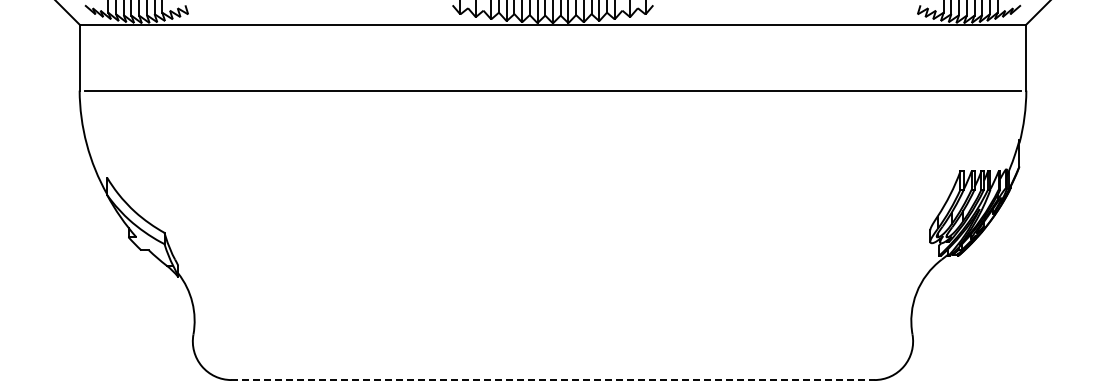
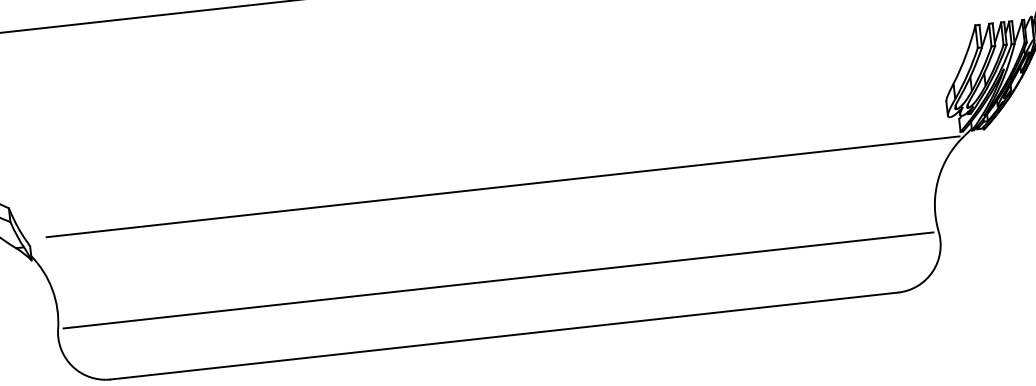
line: (564, 259) -> (502, 186), added
line: (552, 334) -> (497, 280), added
line: (552, 380) -> (504, 336), dashed -> solid

